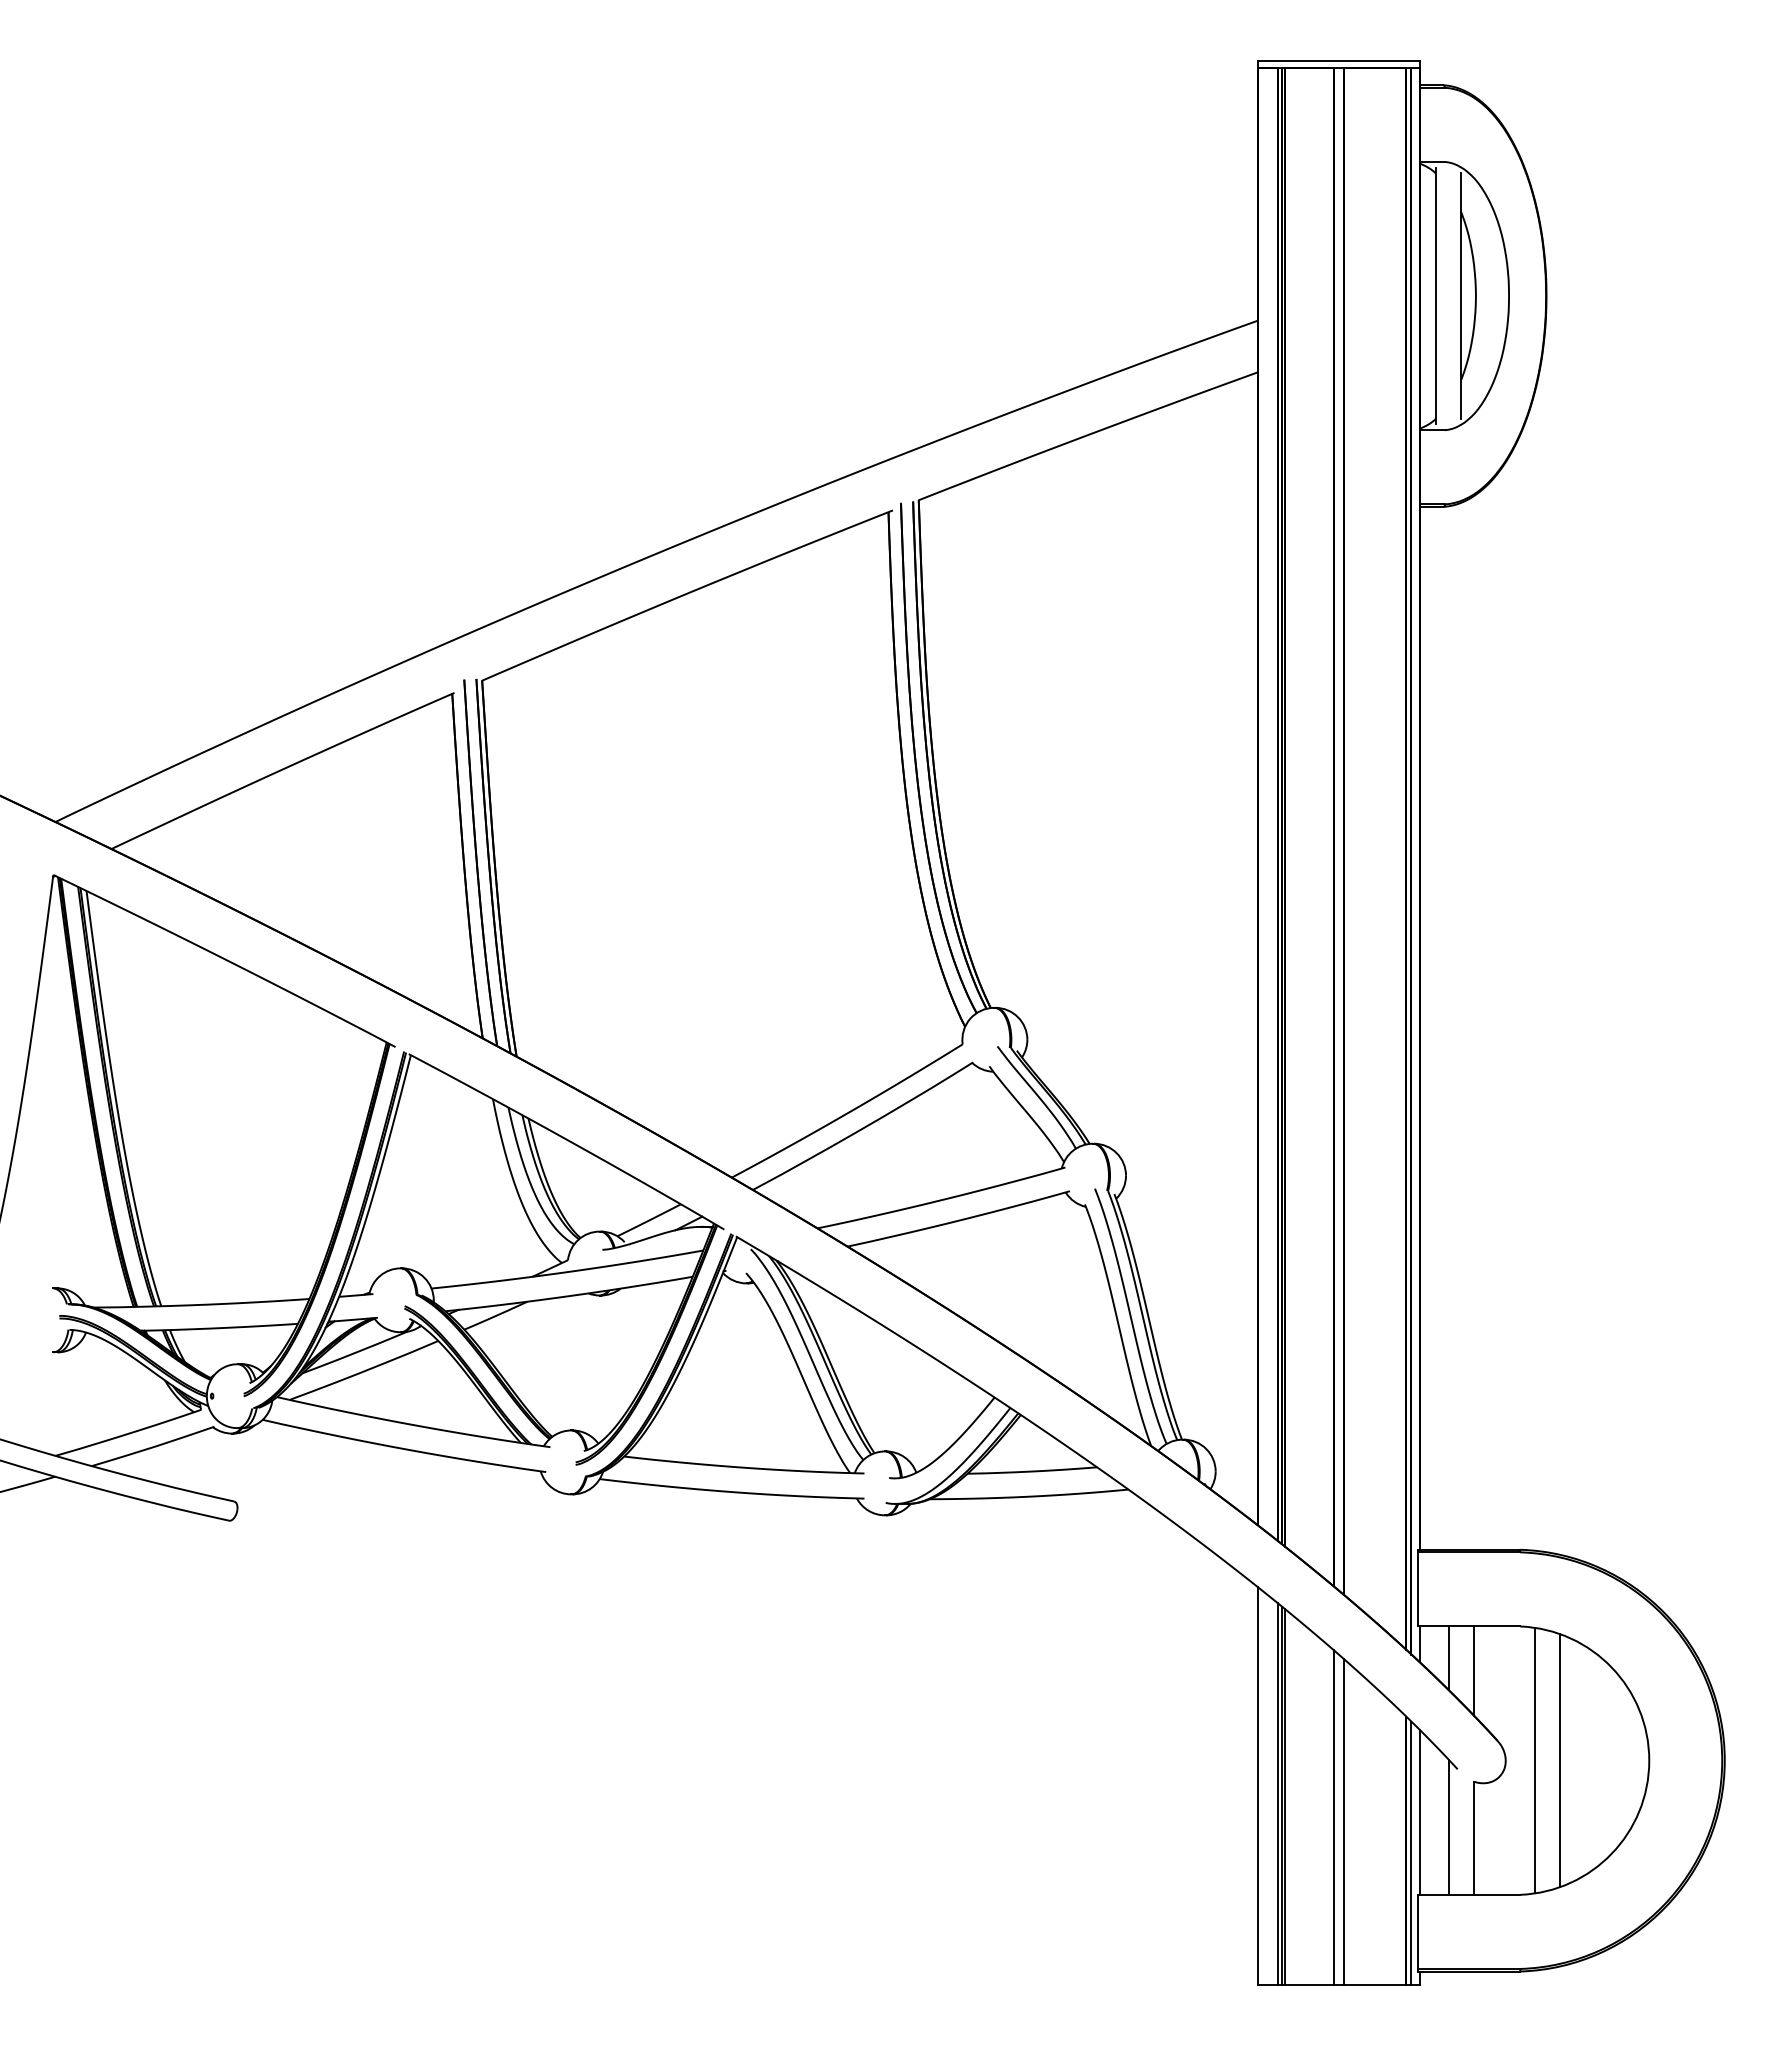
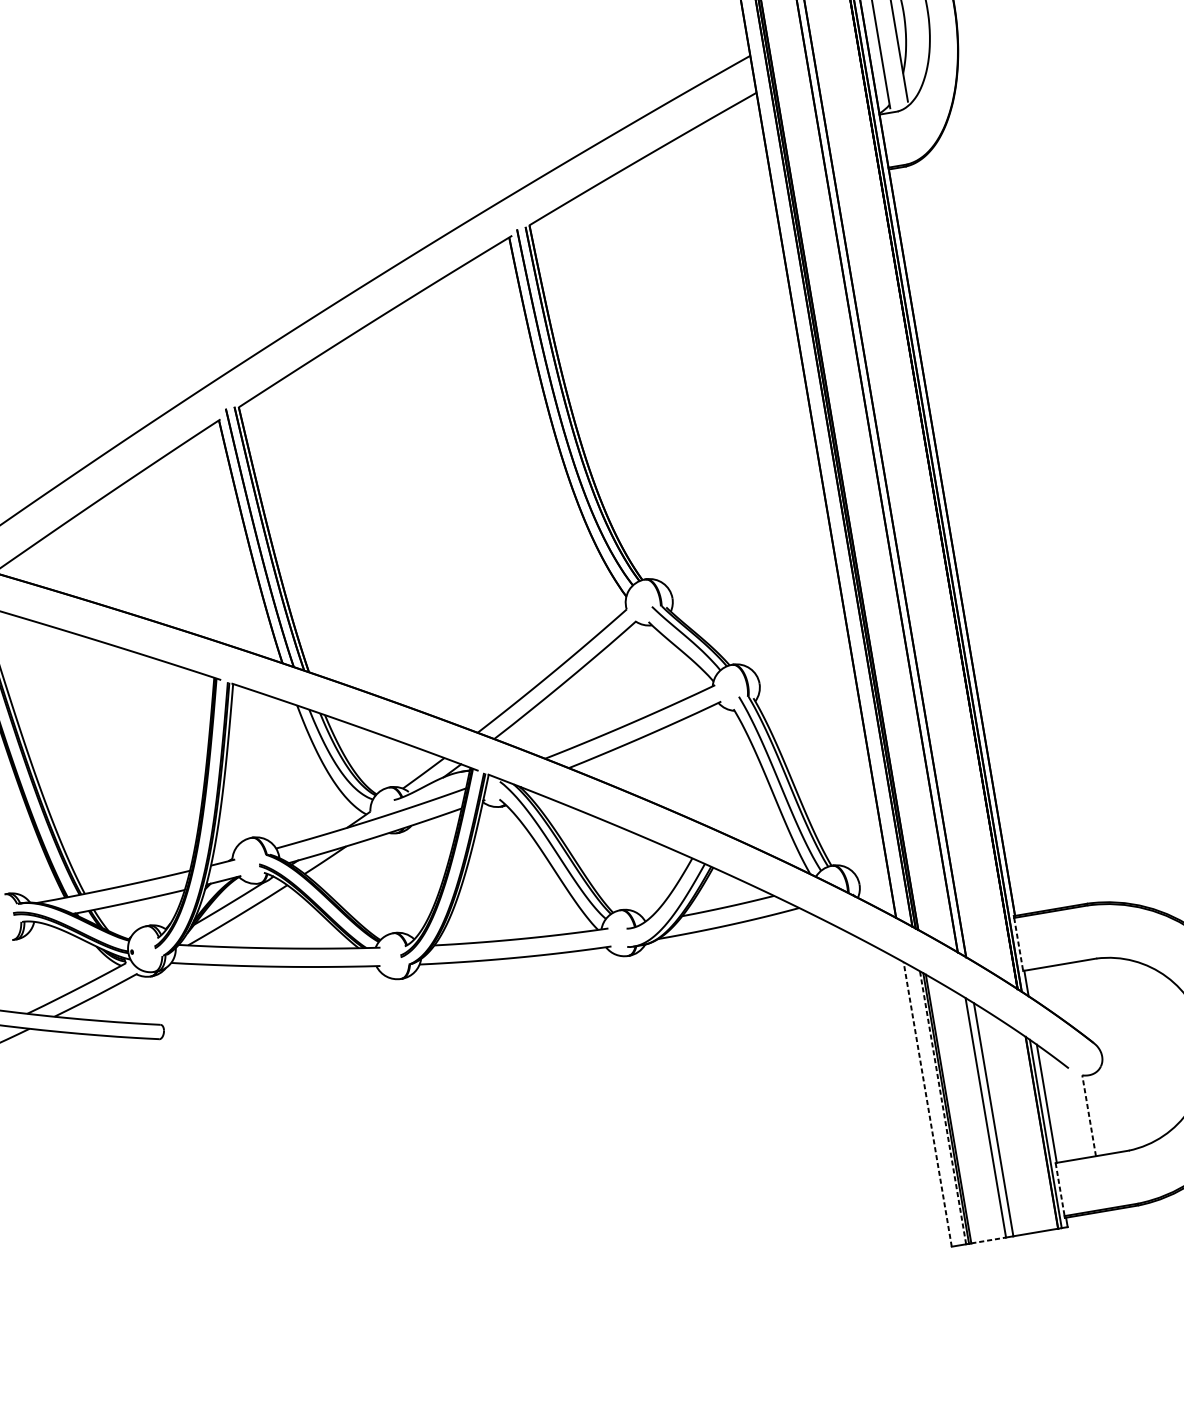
line: (1418, 1589) -> (1019, 944), solid -> dashed
line: (1448, 1658) -> (1048, 990), removed
line: (1474, 1671) -> (1069, 996), removed
line: (1534, 1760) -> (1122, 1052), removed
line: (1560, 1760) -> (1141, 1049), removed
line: (1257, 1785) -> (927, 1104), solid -> dashed
line: (1277, 1793) -> (942, 1107), solid -> dashed
line: (1448, 1826) -> (1069, 1110), removed
line: (1474, 1838) -> (1089, 1115), solid -> dashed
line: (1418, 1932) -> (1060, 1189), solid -> dashed
line: (1309, 1984) -> (988, 1240), solid -> dashed

